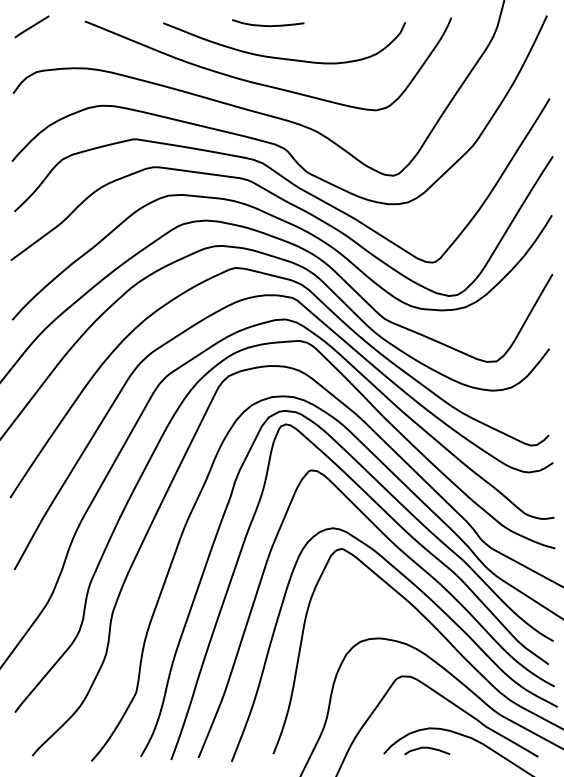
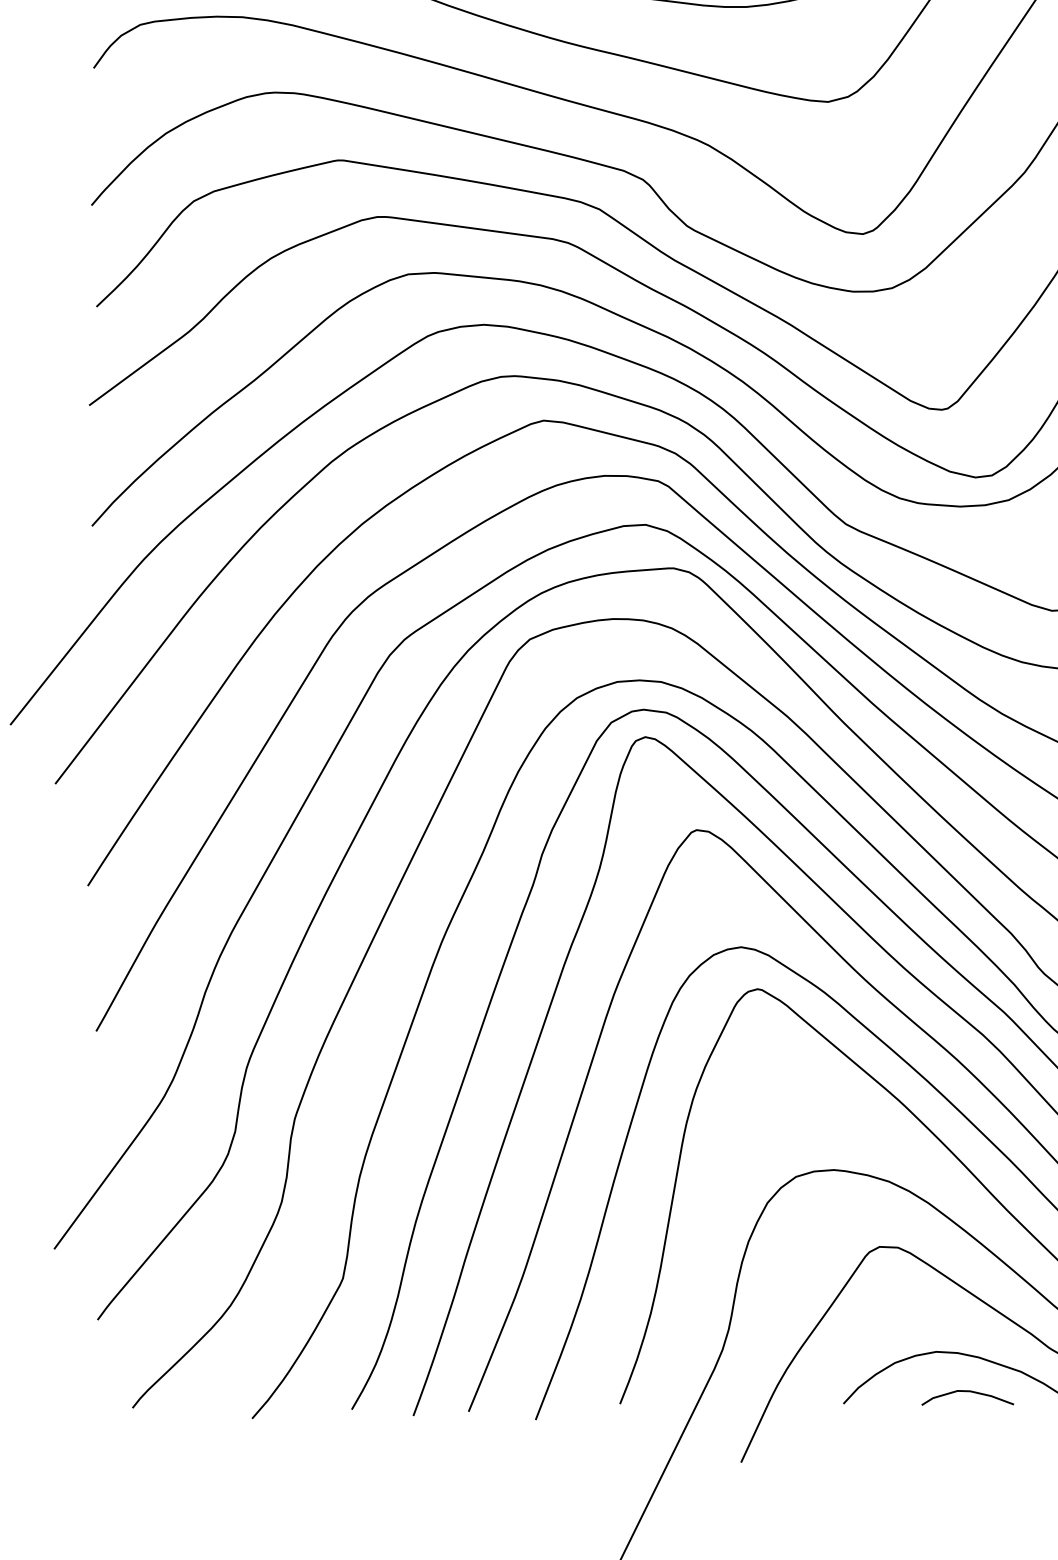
curve: (427, 748) -> (968, 1392), moved

